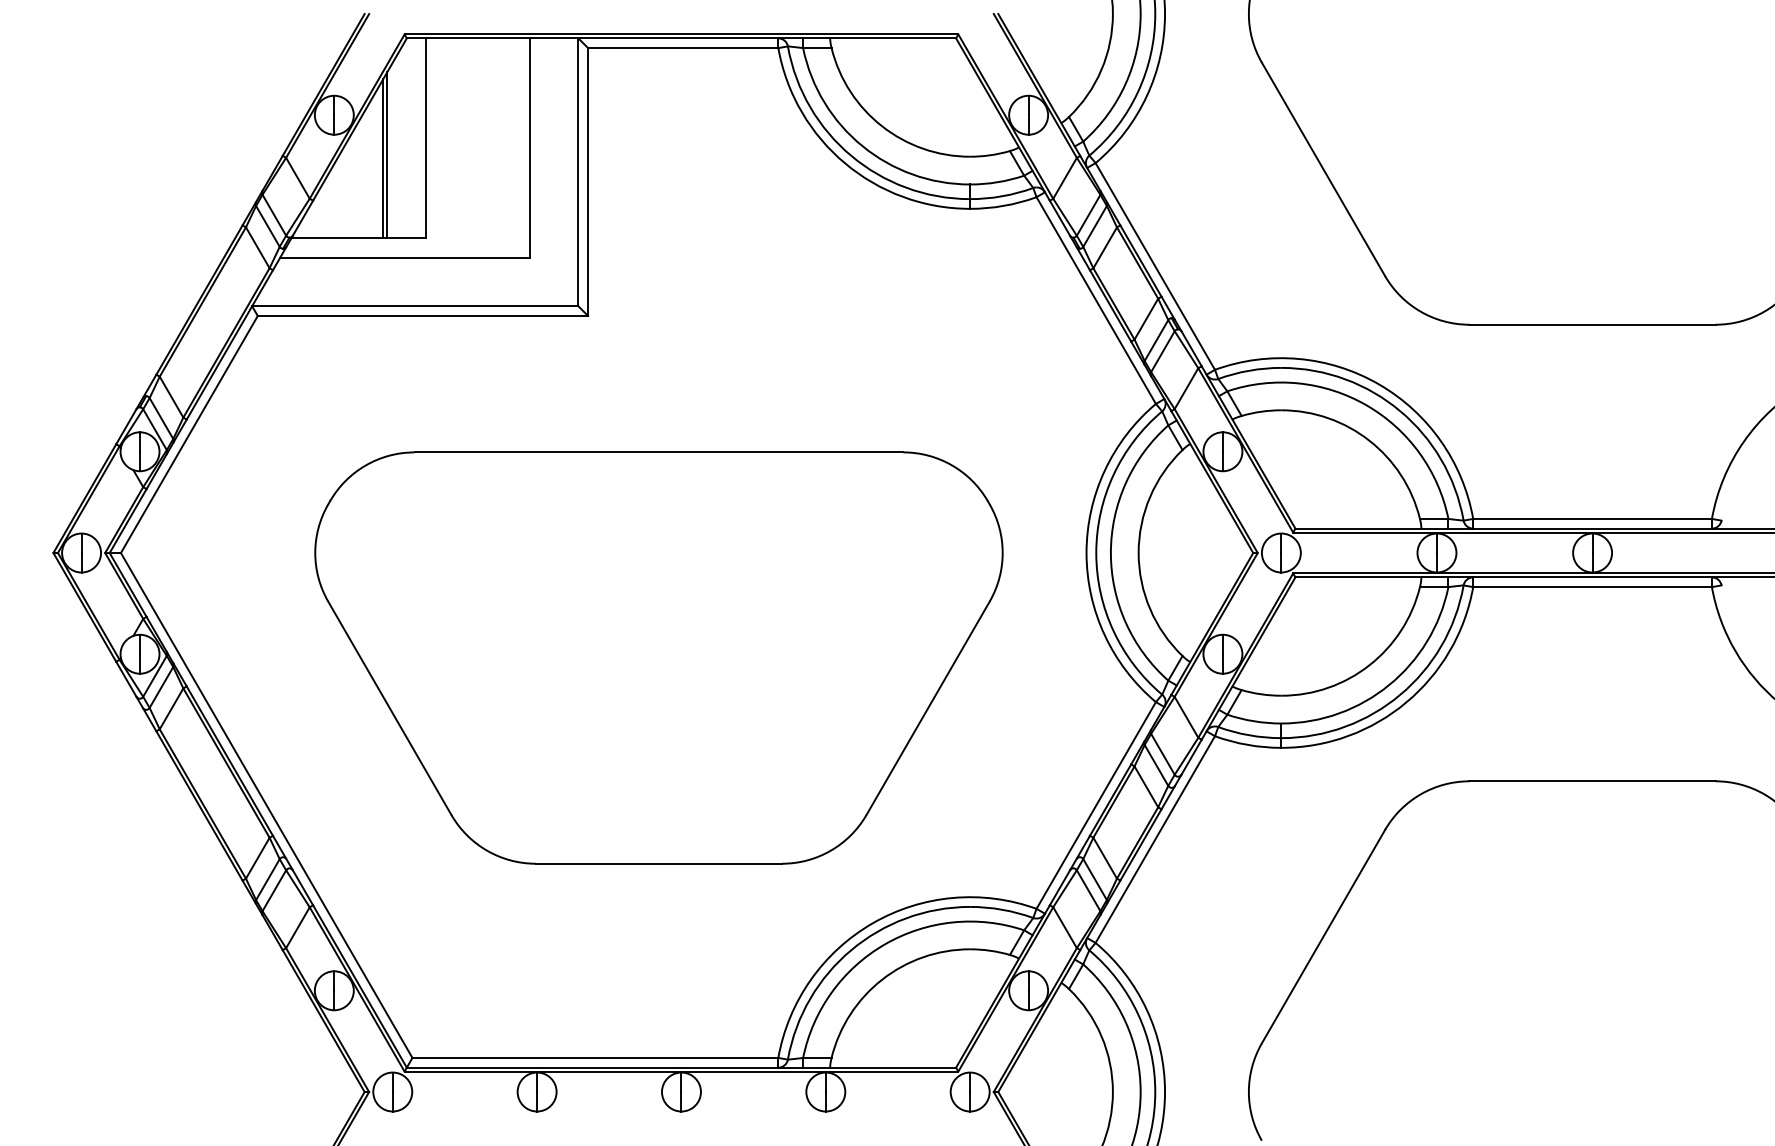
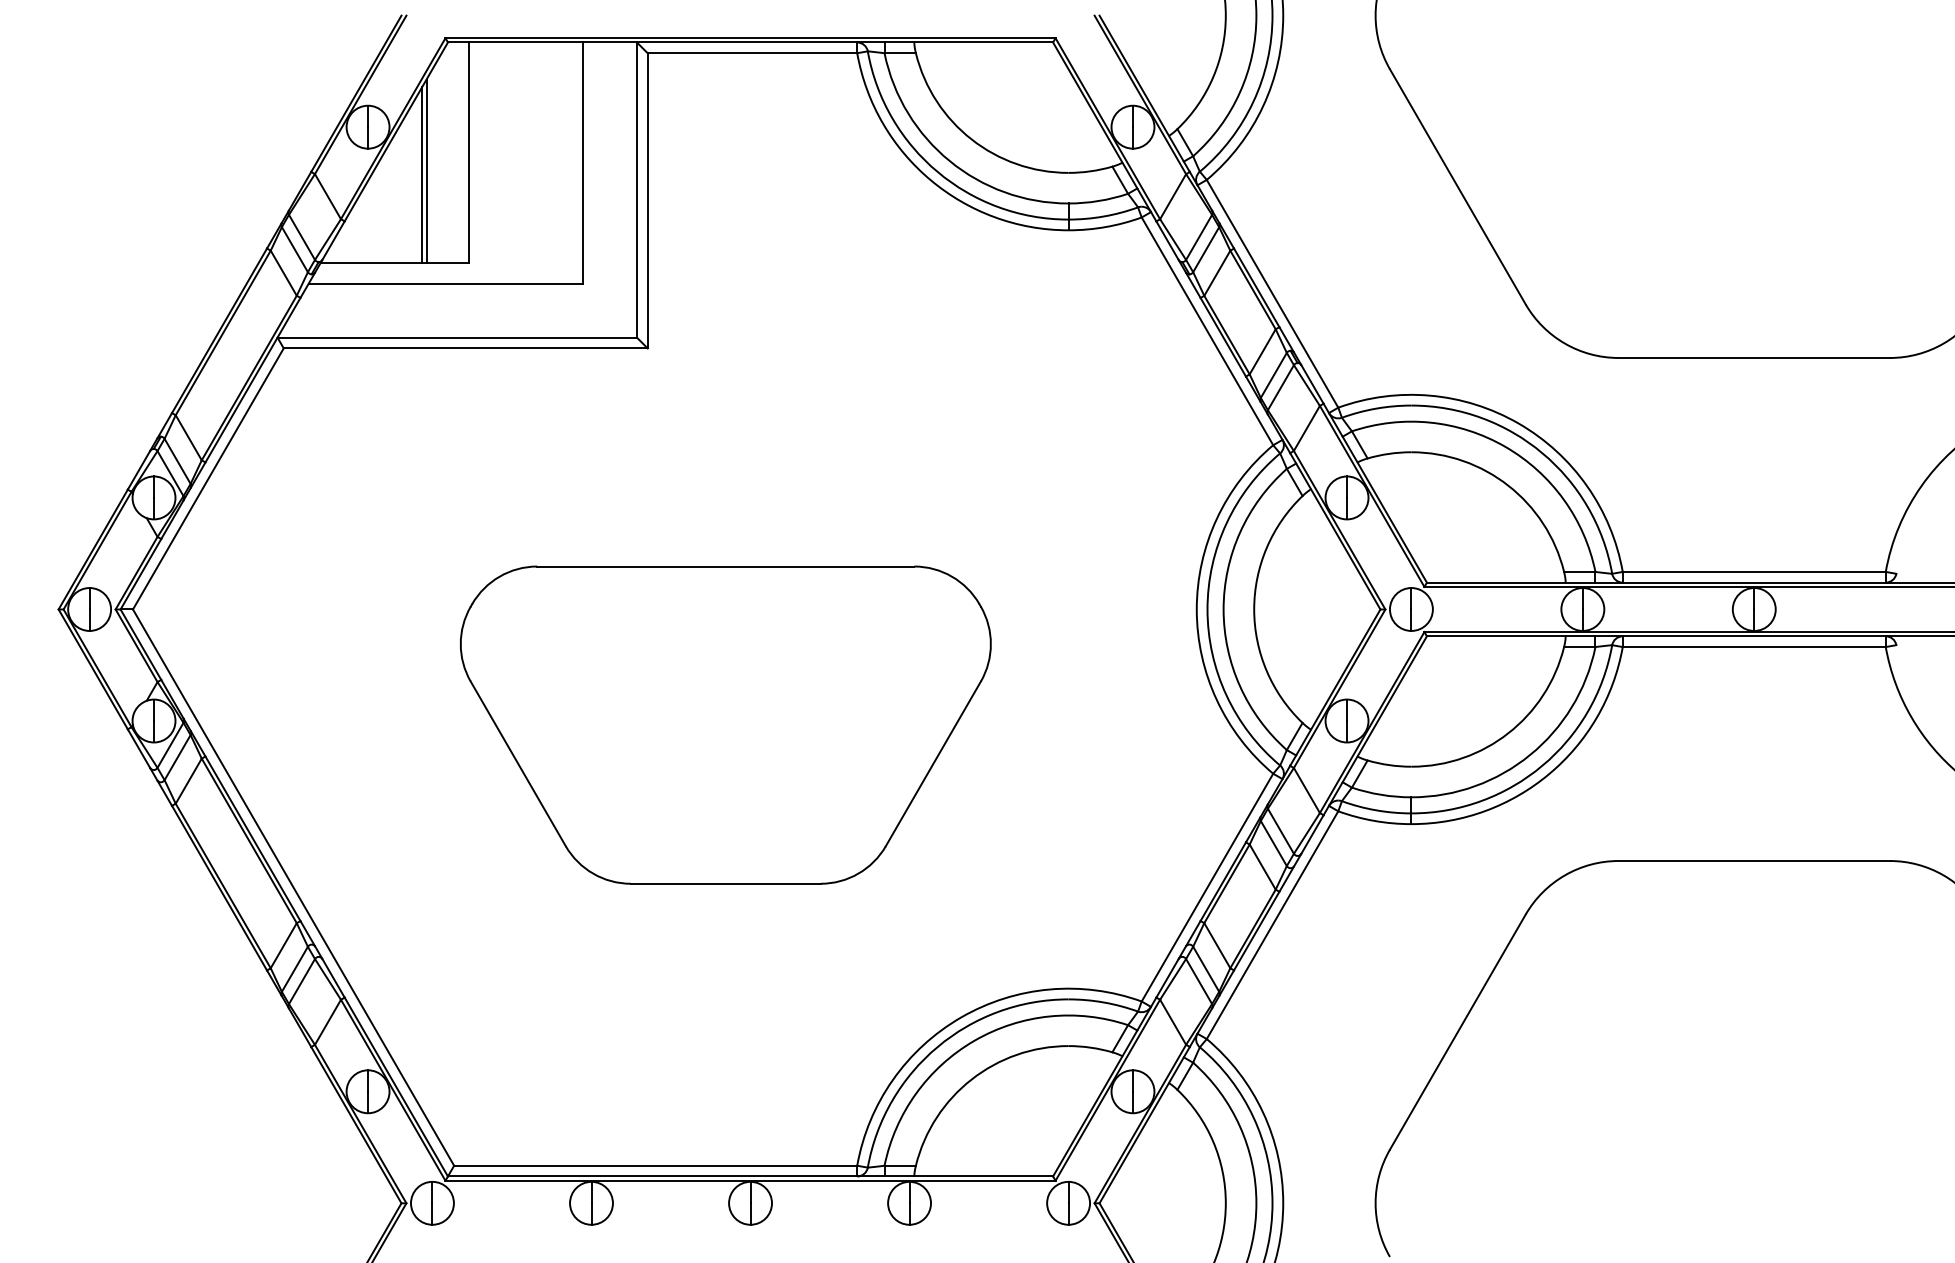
part: (658, 657) -> (725, 724), size x0.7

